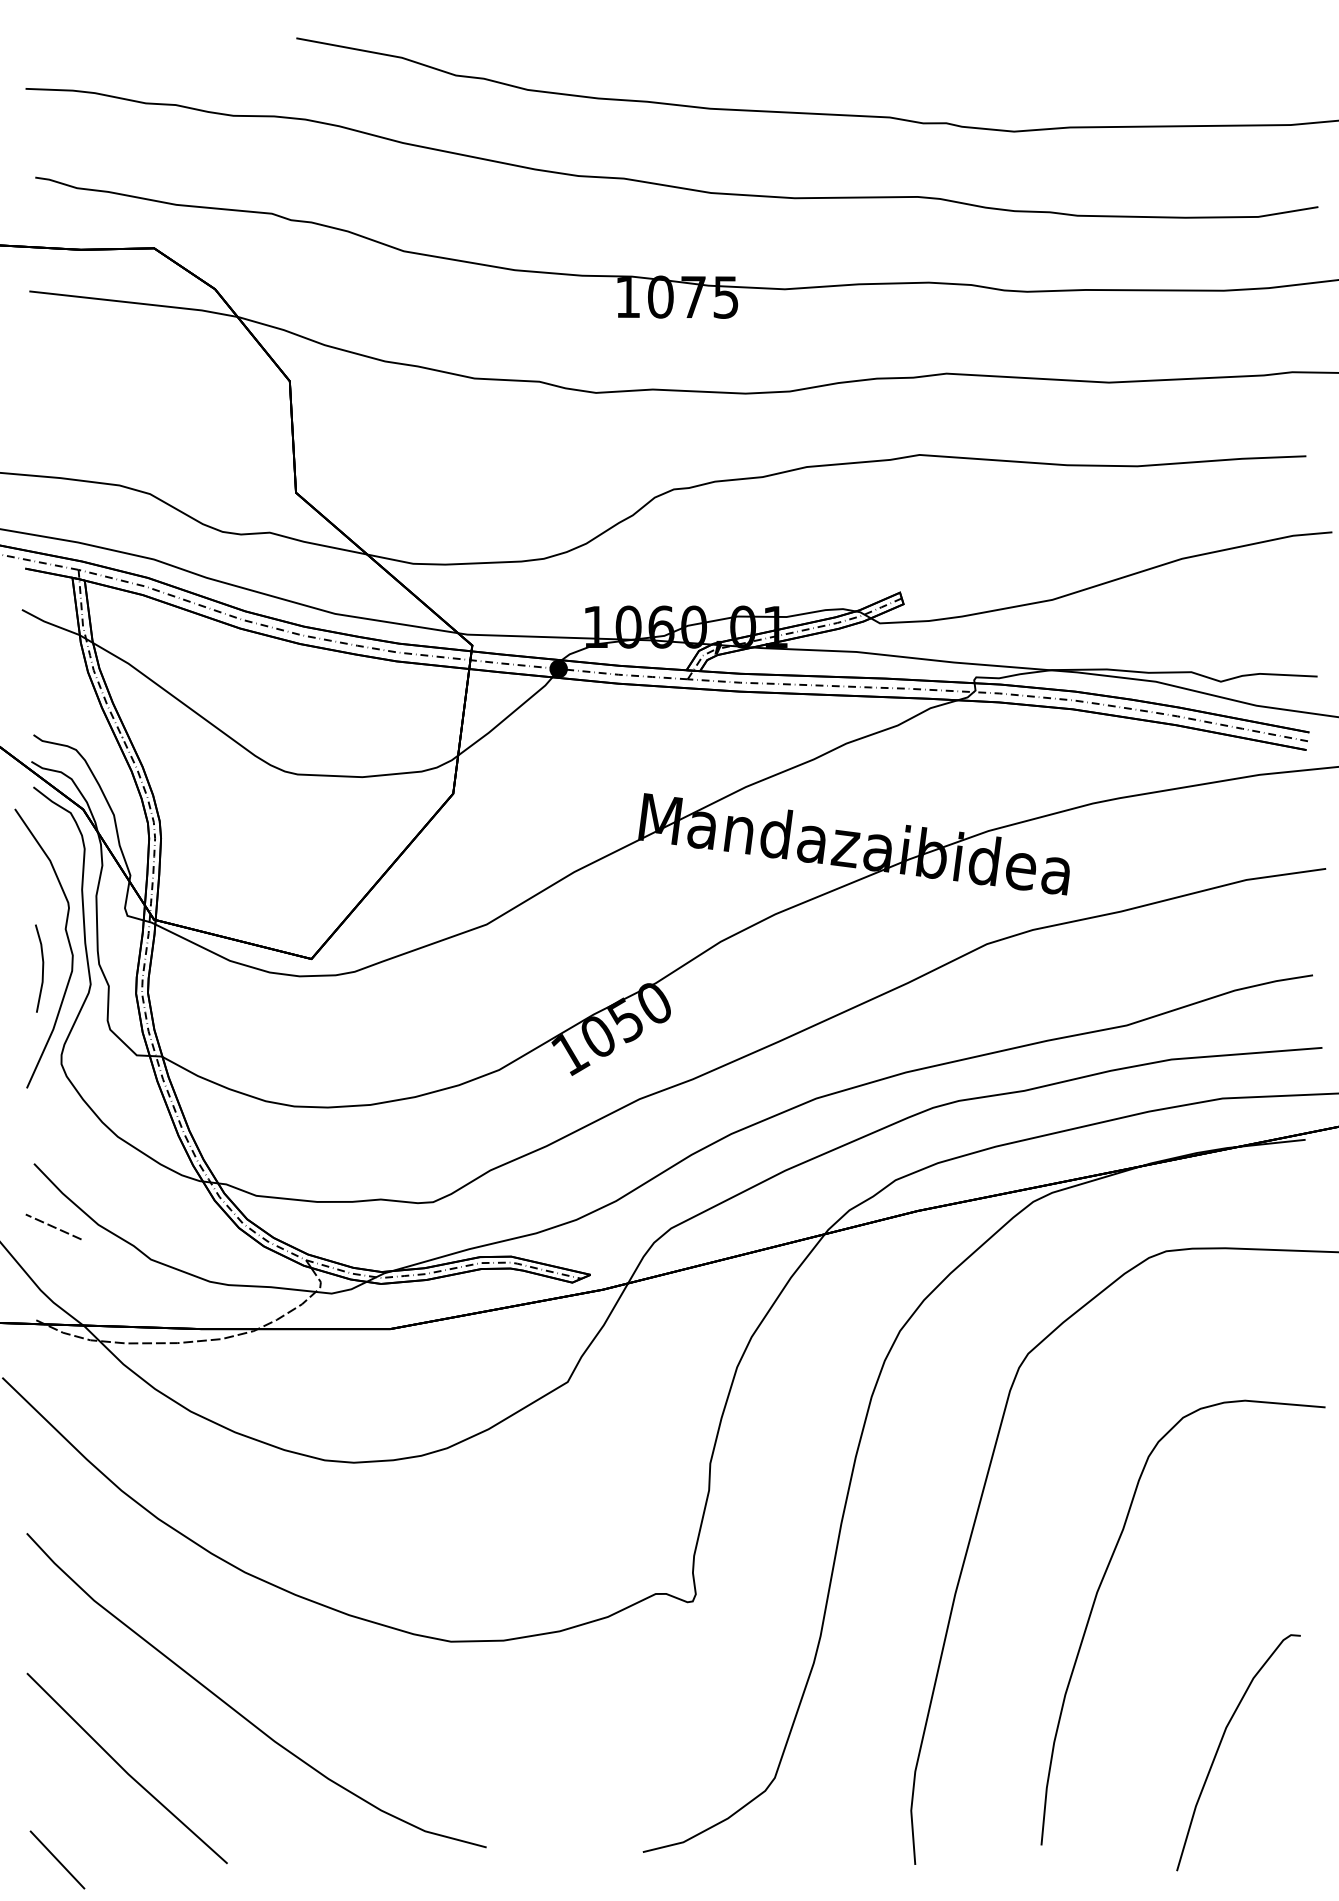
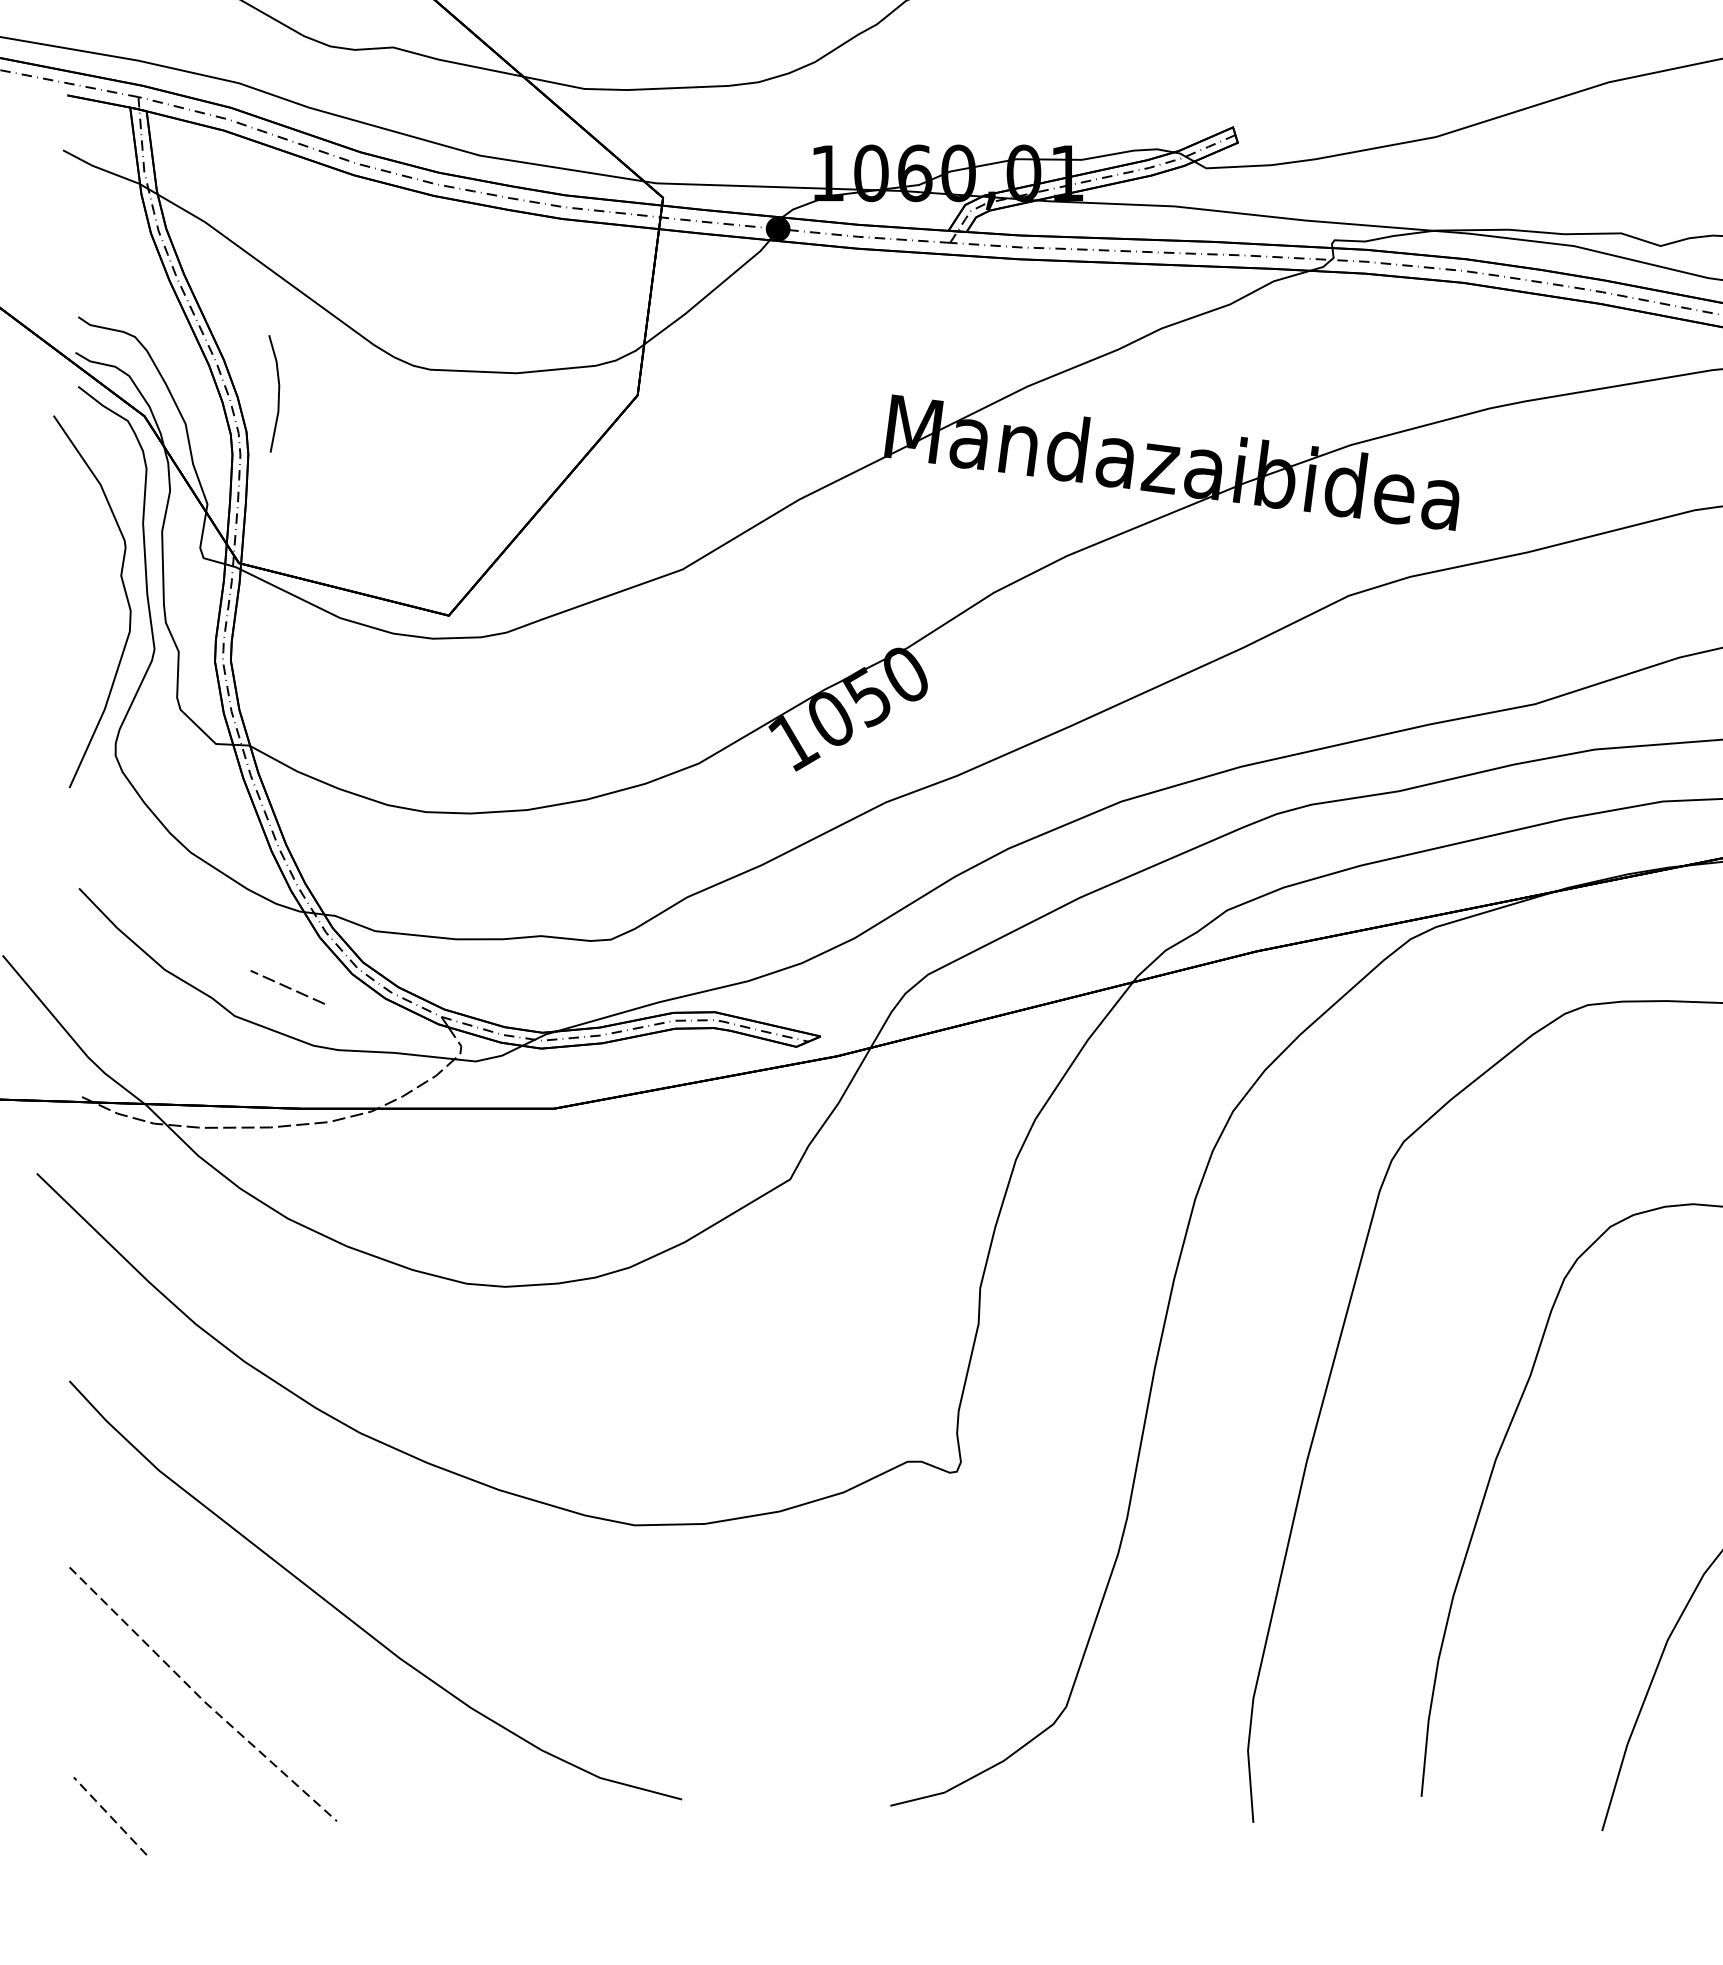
line: (42, 968) -> (278, 393), moved
line: (53, 1226) -> (287, 986), moved
line: (125, 1771) -> (200, 1698), solid -> dashed
line: (57, 1860) -> (110, 1816), solid -> dashed

